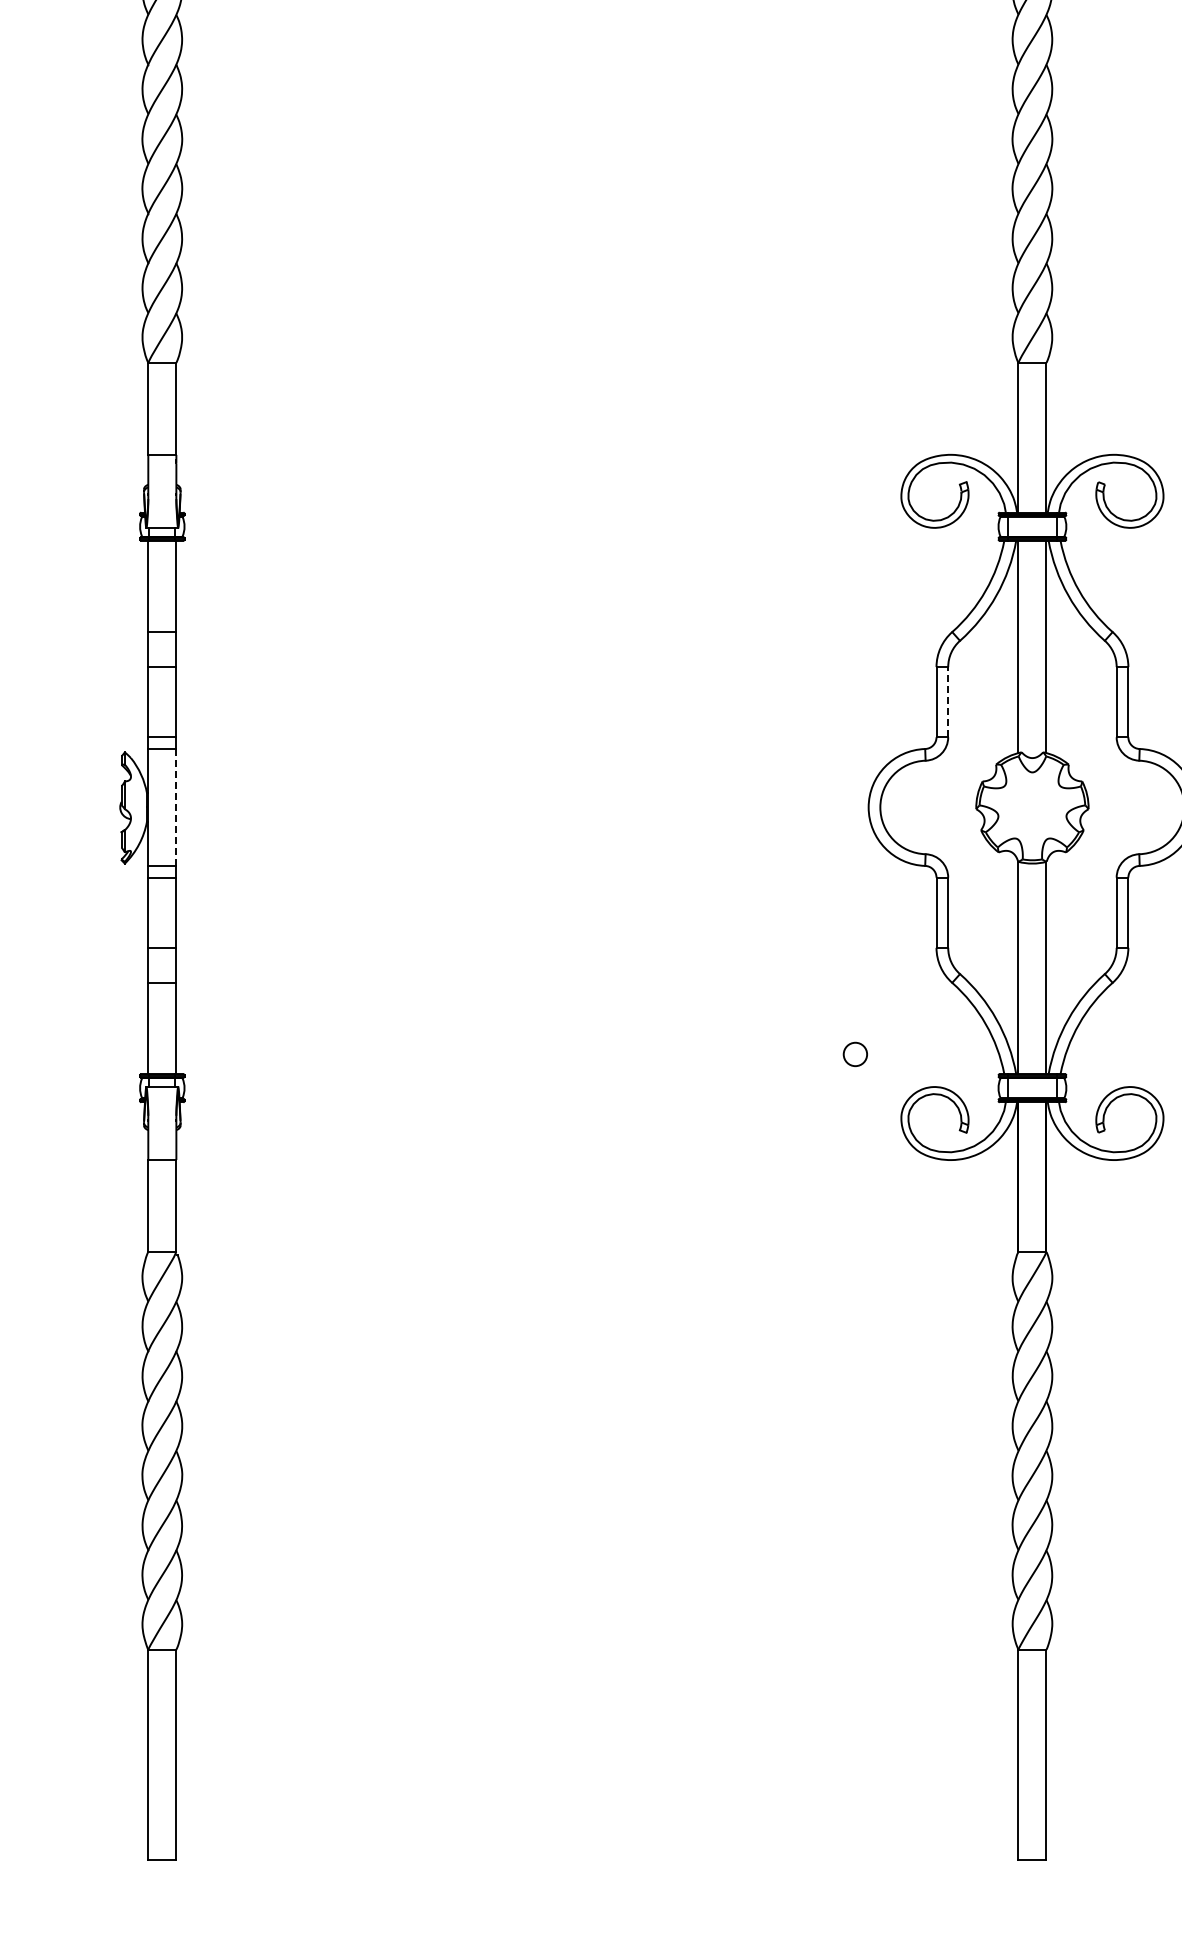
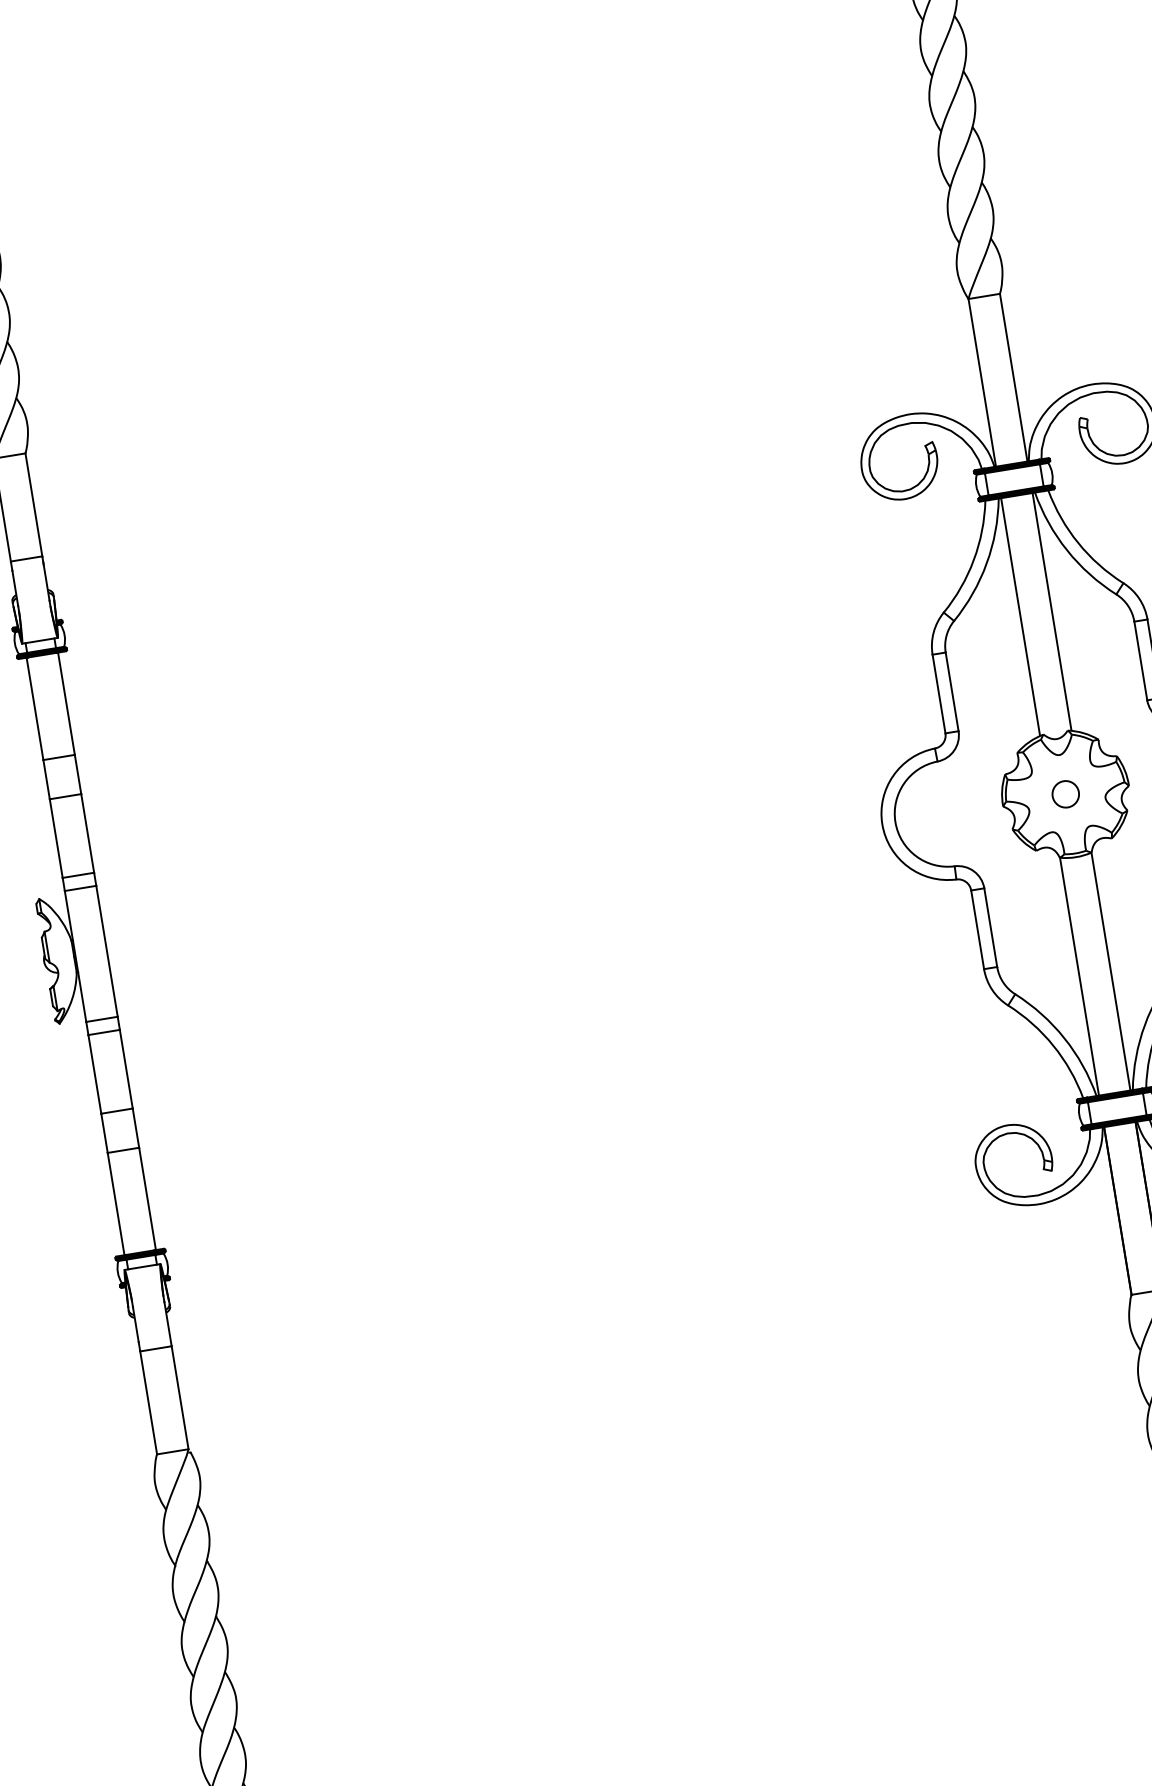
line: (948, 701) -> (952, 691), dashed -> solid
line: (176, 806) -> (106, 950), dashed -> solid
circle: (854, 1054) -> (1064, 794), moved

